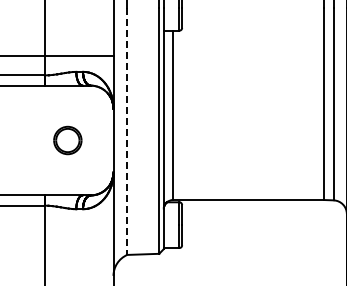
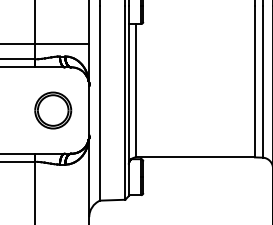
line: (127, 131) -> (100, 103), dashed -> solid
part: (67, 140) -> (53, 110), size x1.67

